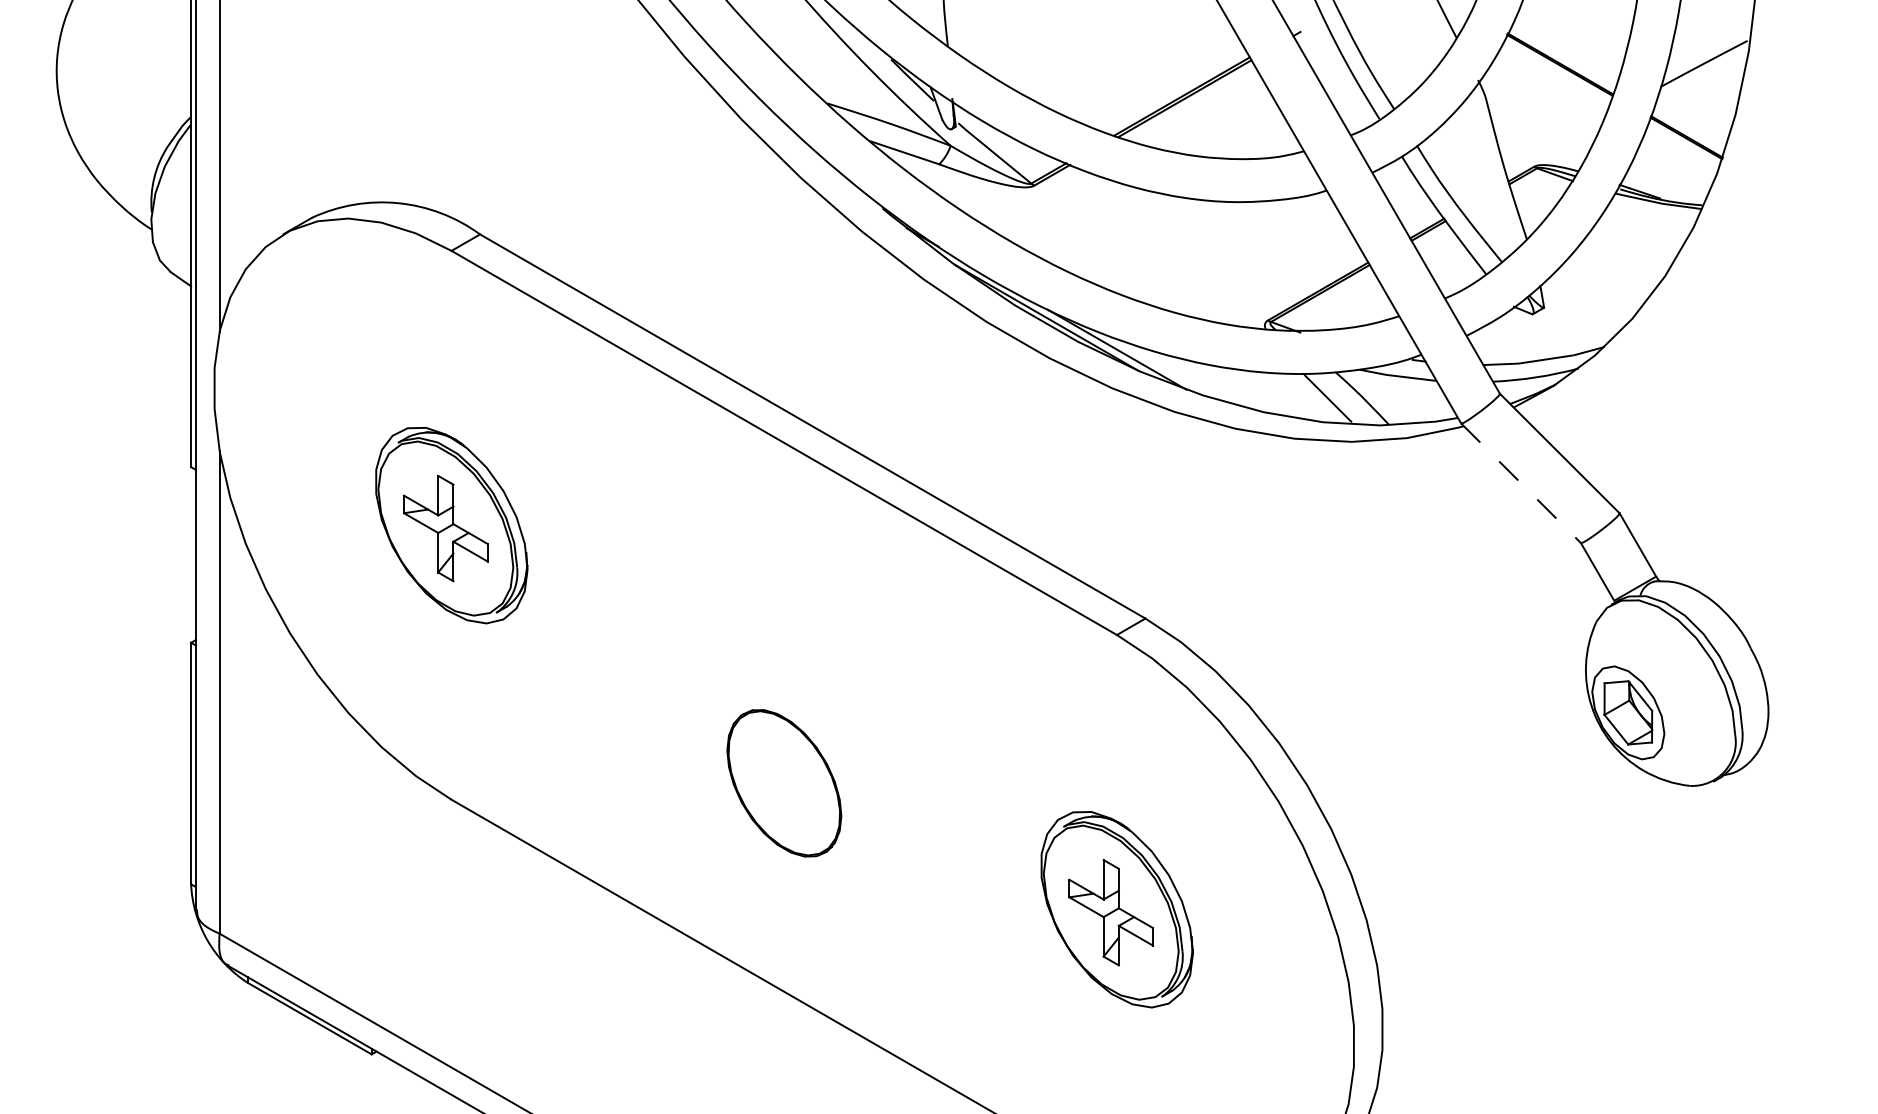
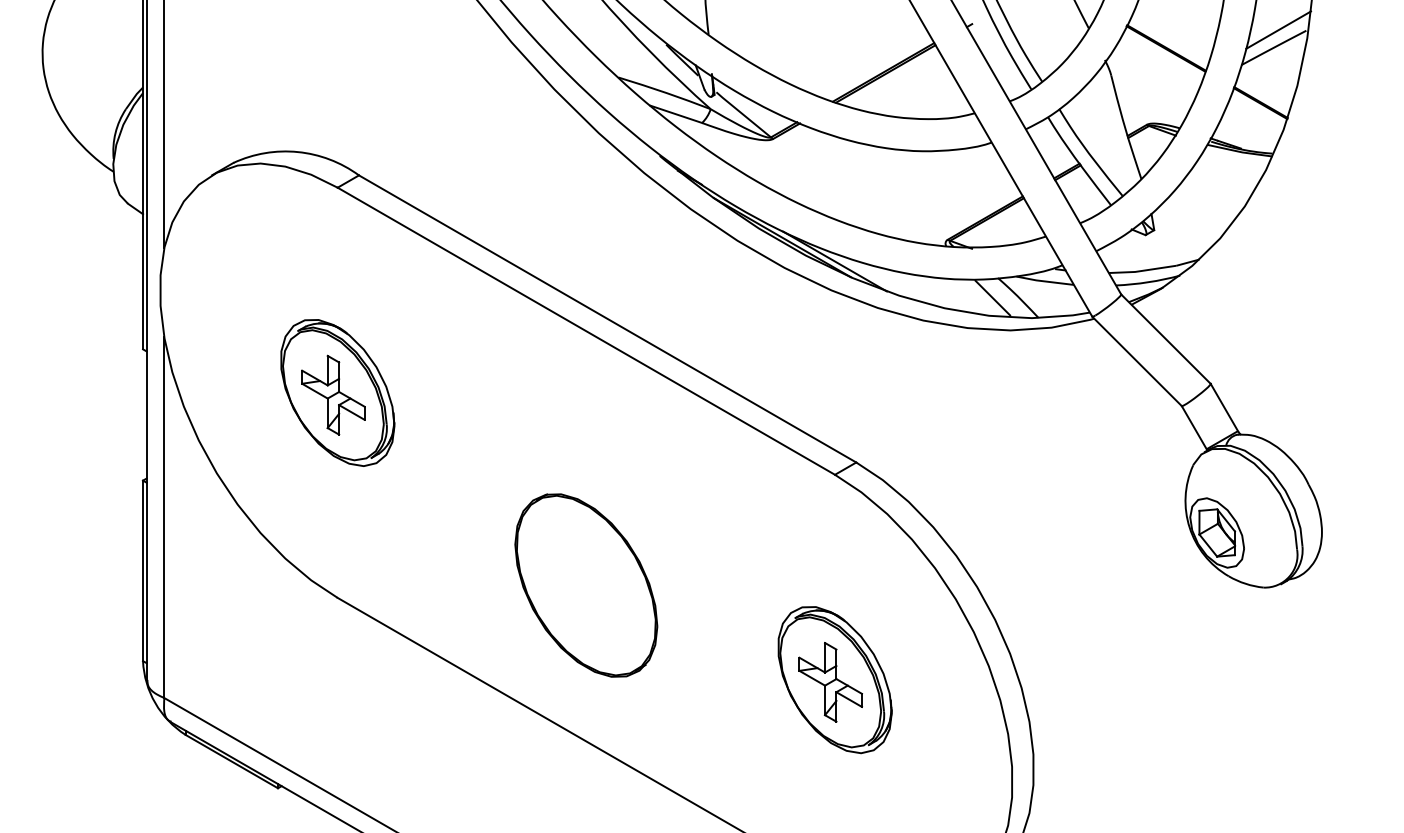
line: (1710, 40) -> (1278, 30), added
line: (1521, 483) -> (1137, 361), dashed -> solid
part: (784, 783) -> (586, 585), size x1.67

